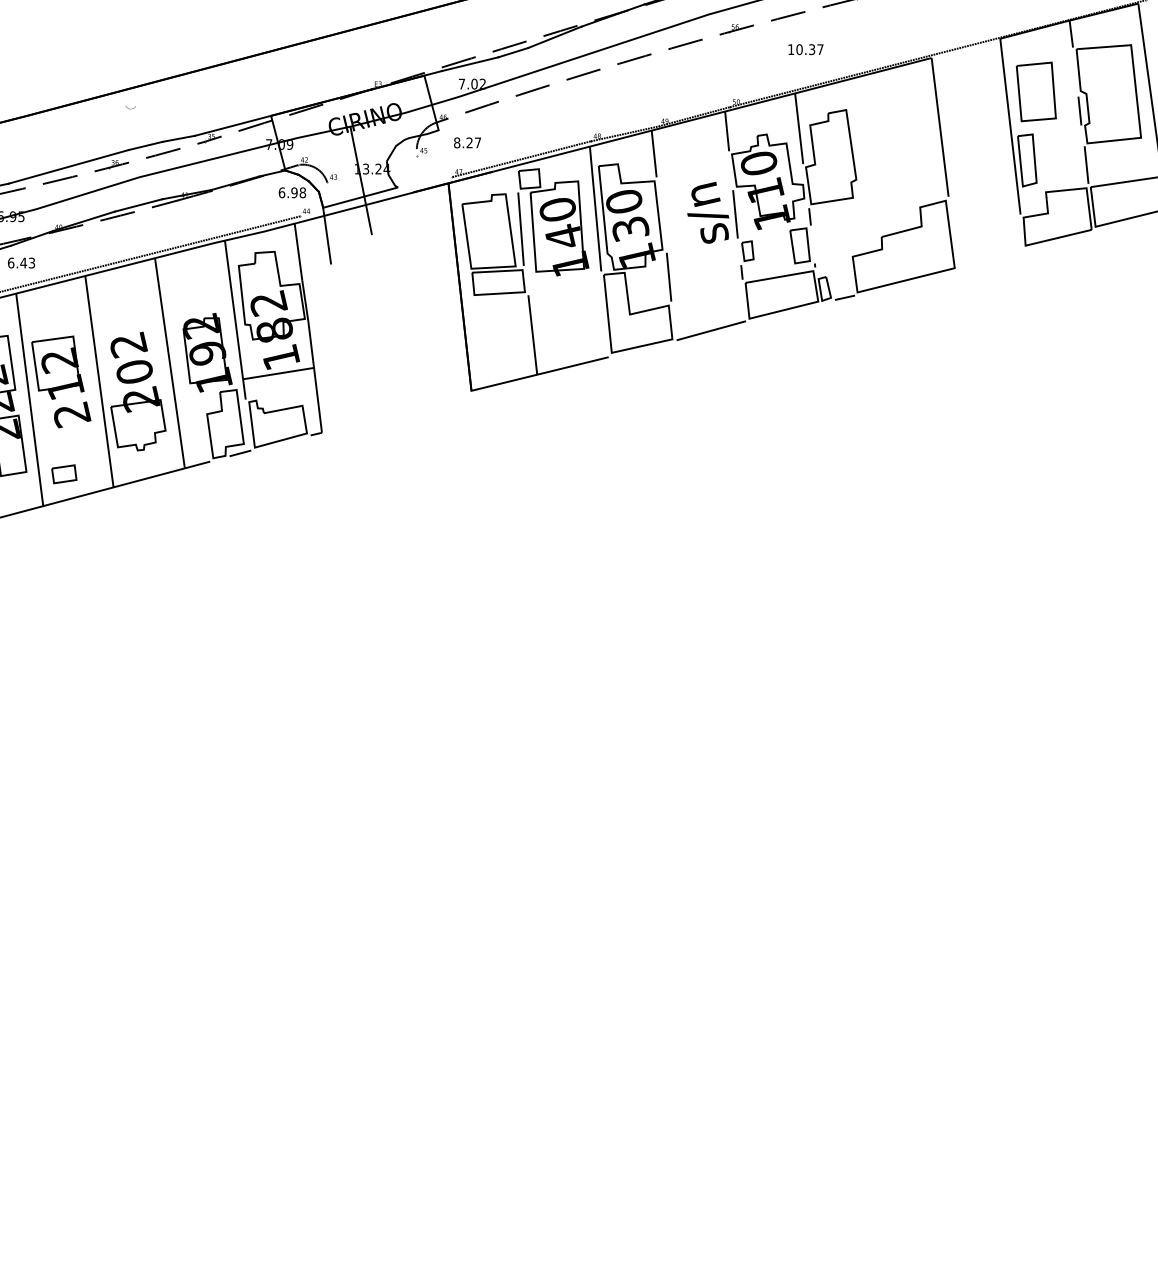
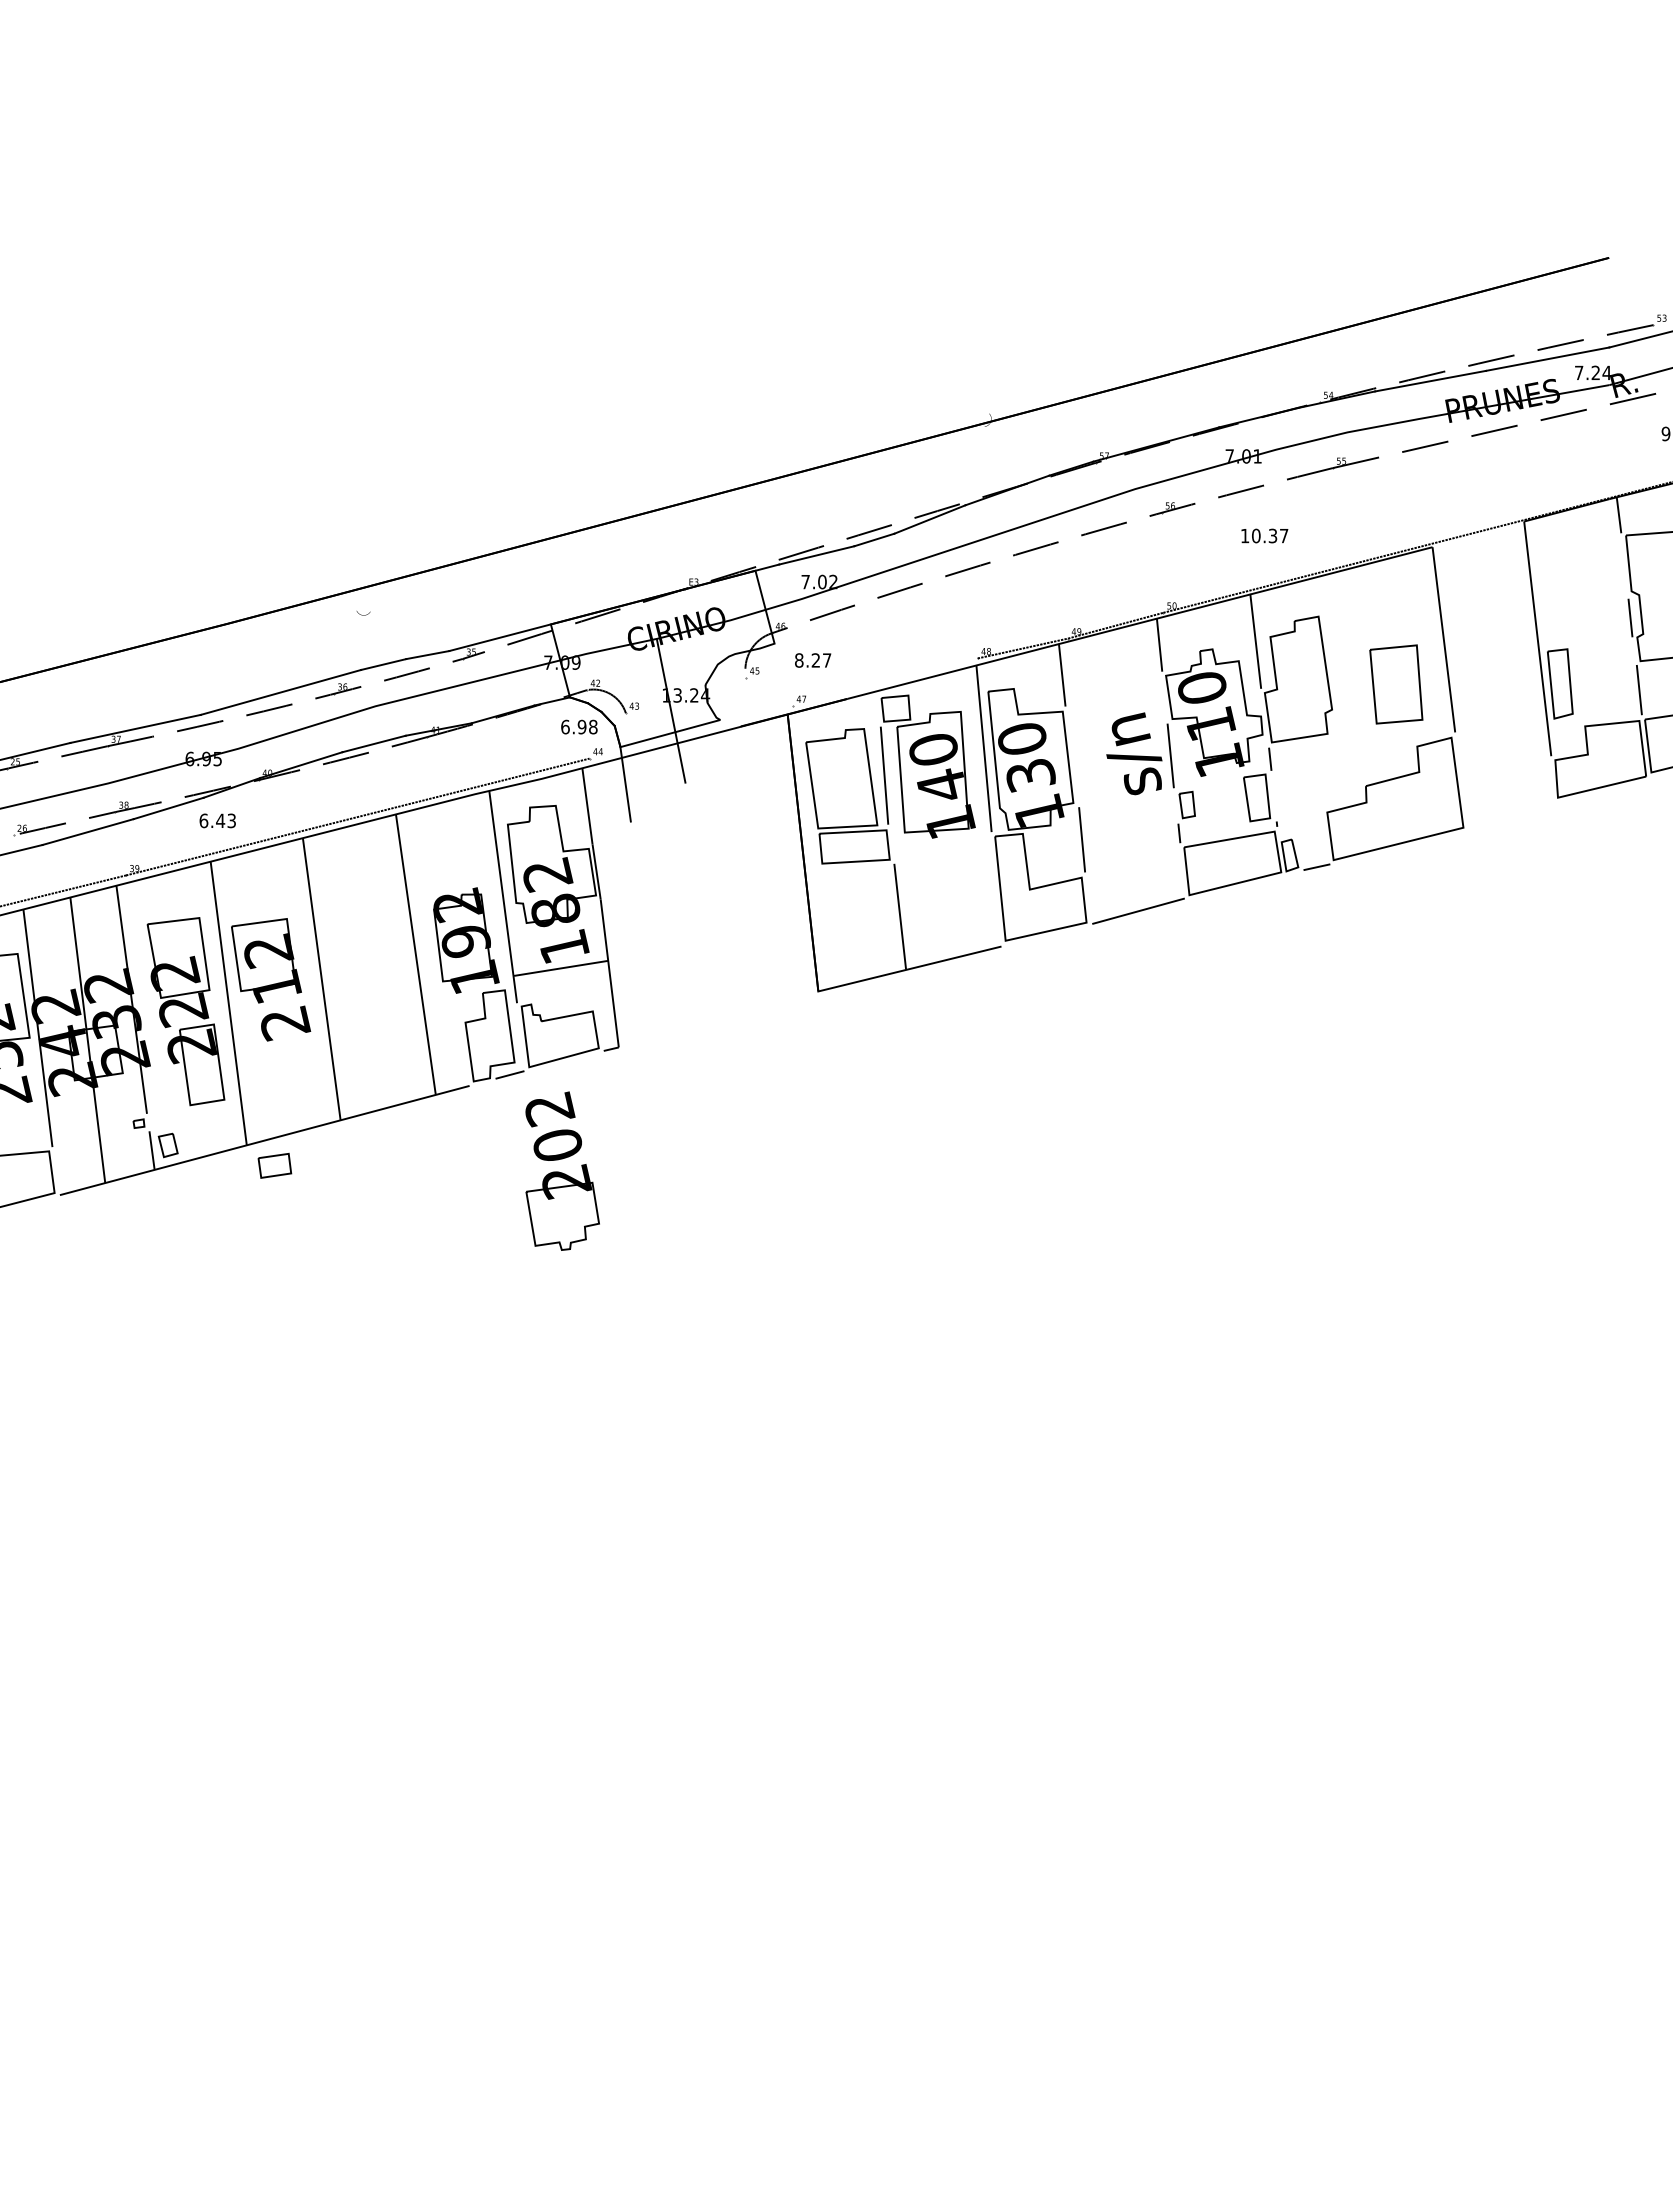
part: (1036, 91) -> (1396, 684), moved
line: (521, 159) -> (884, 682), removed
part: (138, 390) -> (562, 1170), moved
part: (64, 474) -> (274, 1165), moved

